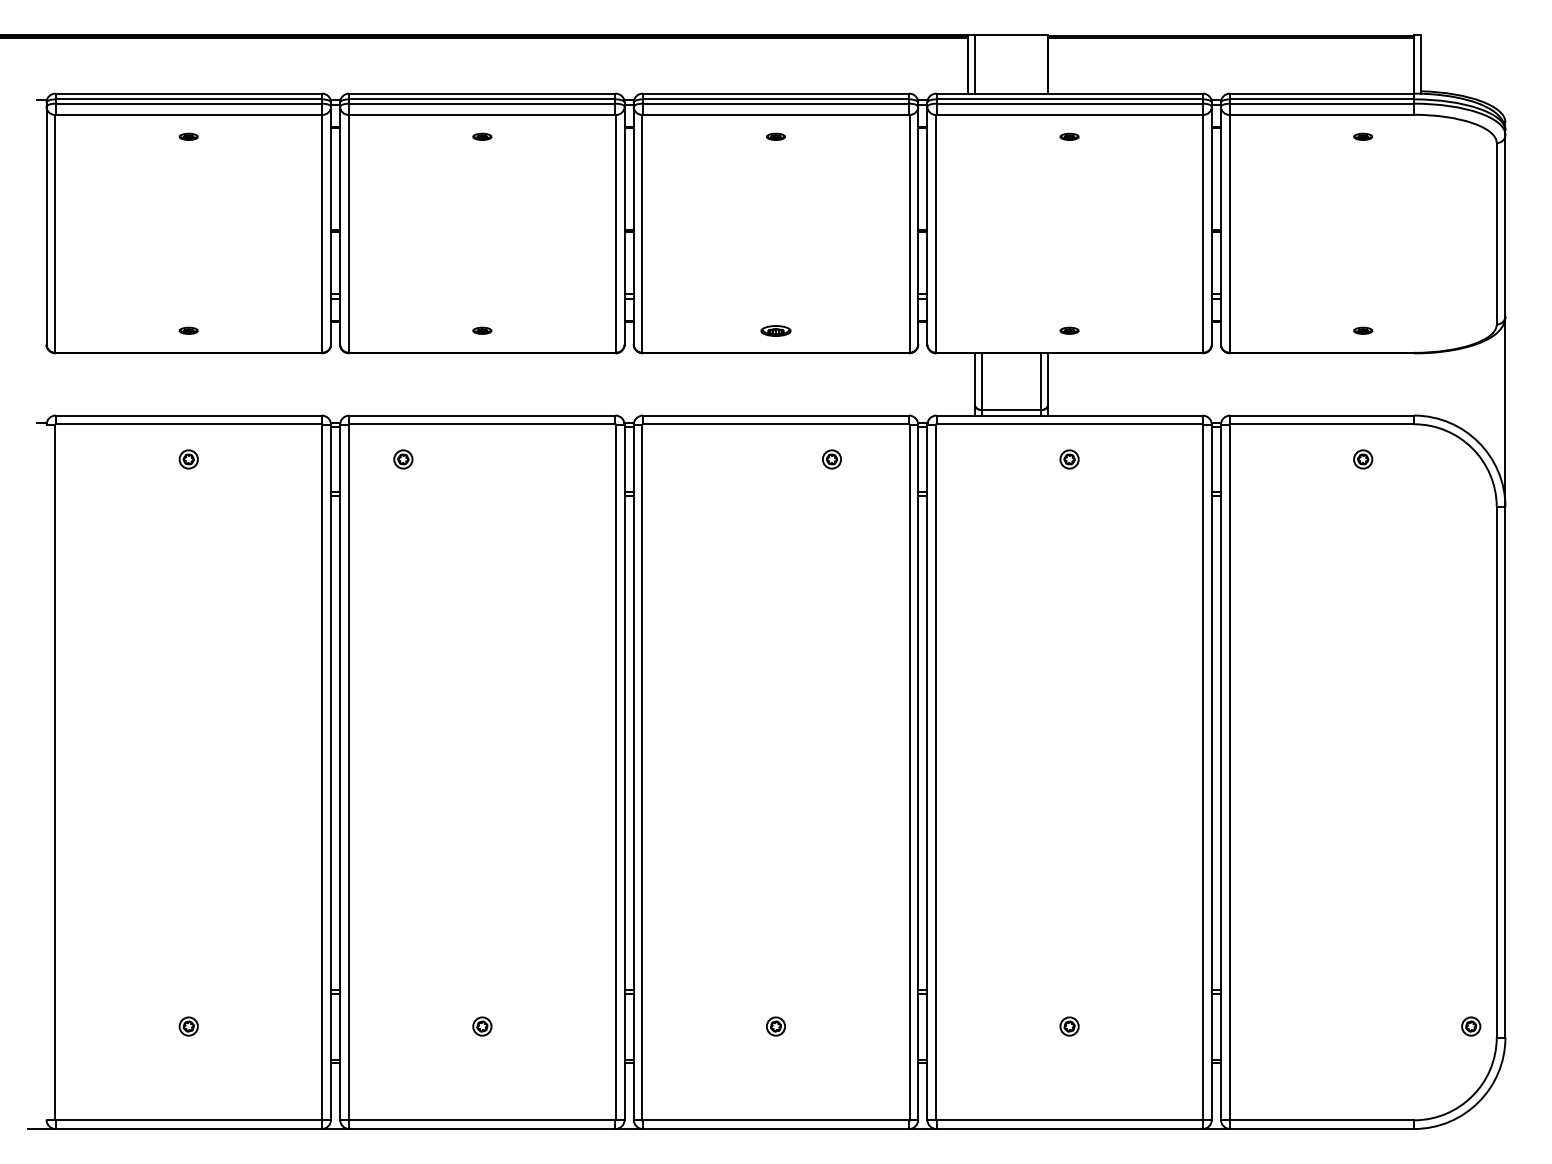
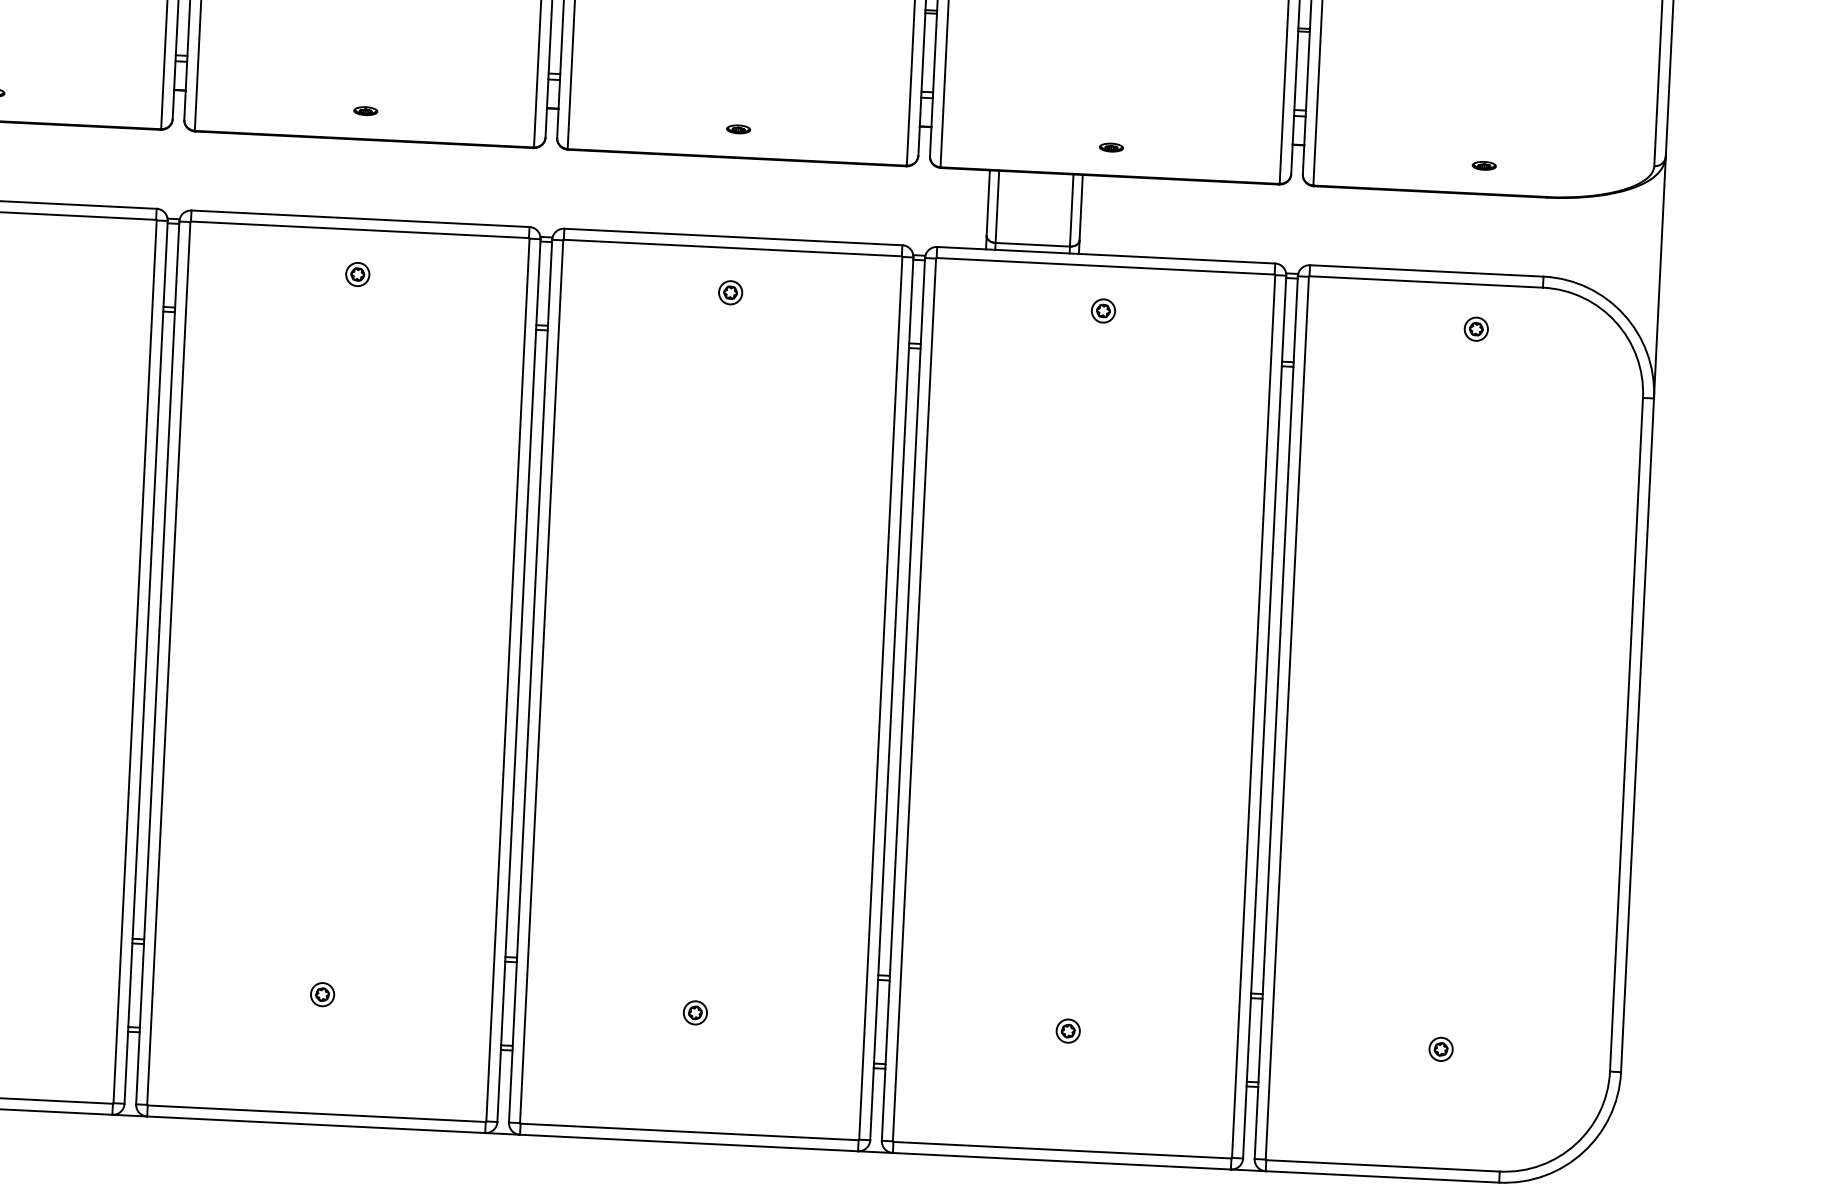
part: (775, 330) -> (738, 128), size x0.62
part: (403, 459) -> (357, 274), moved
part: (831, 459) -> (730, 292), moved
part: (1471, 1026) -> (1441, 1049), moved

